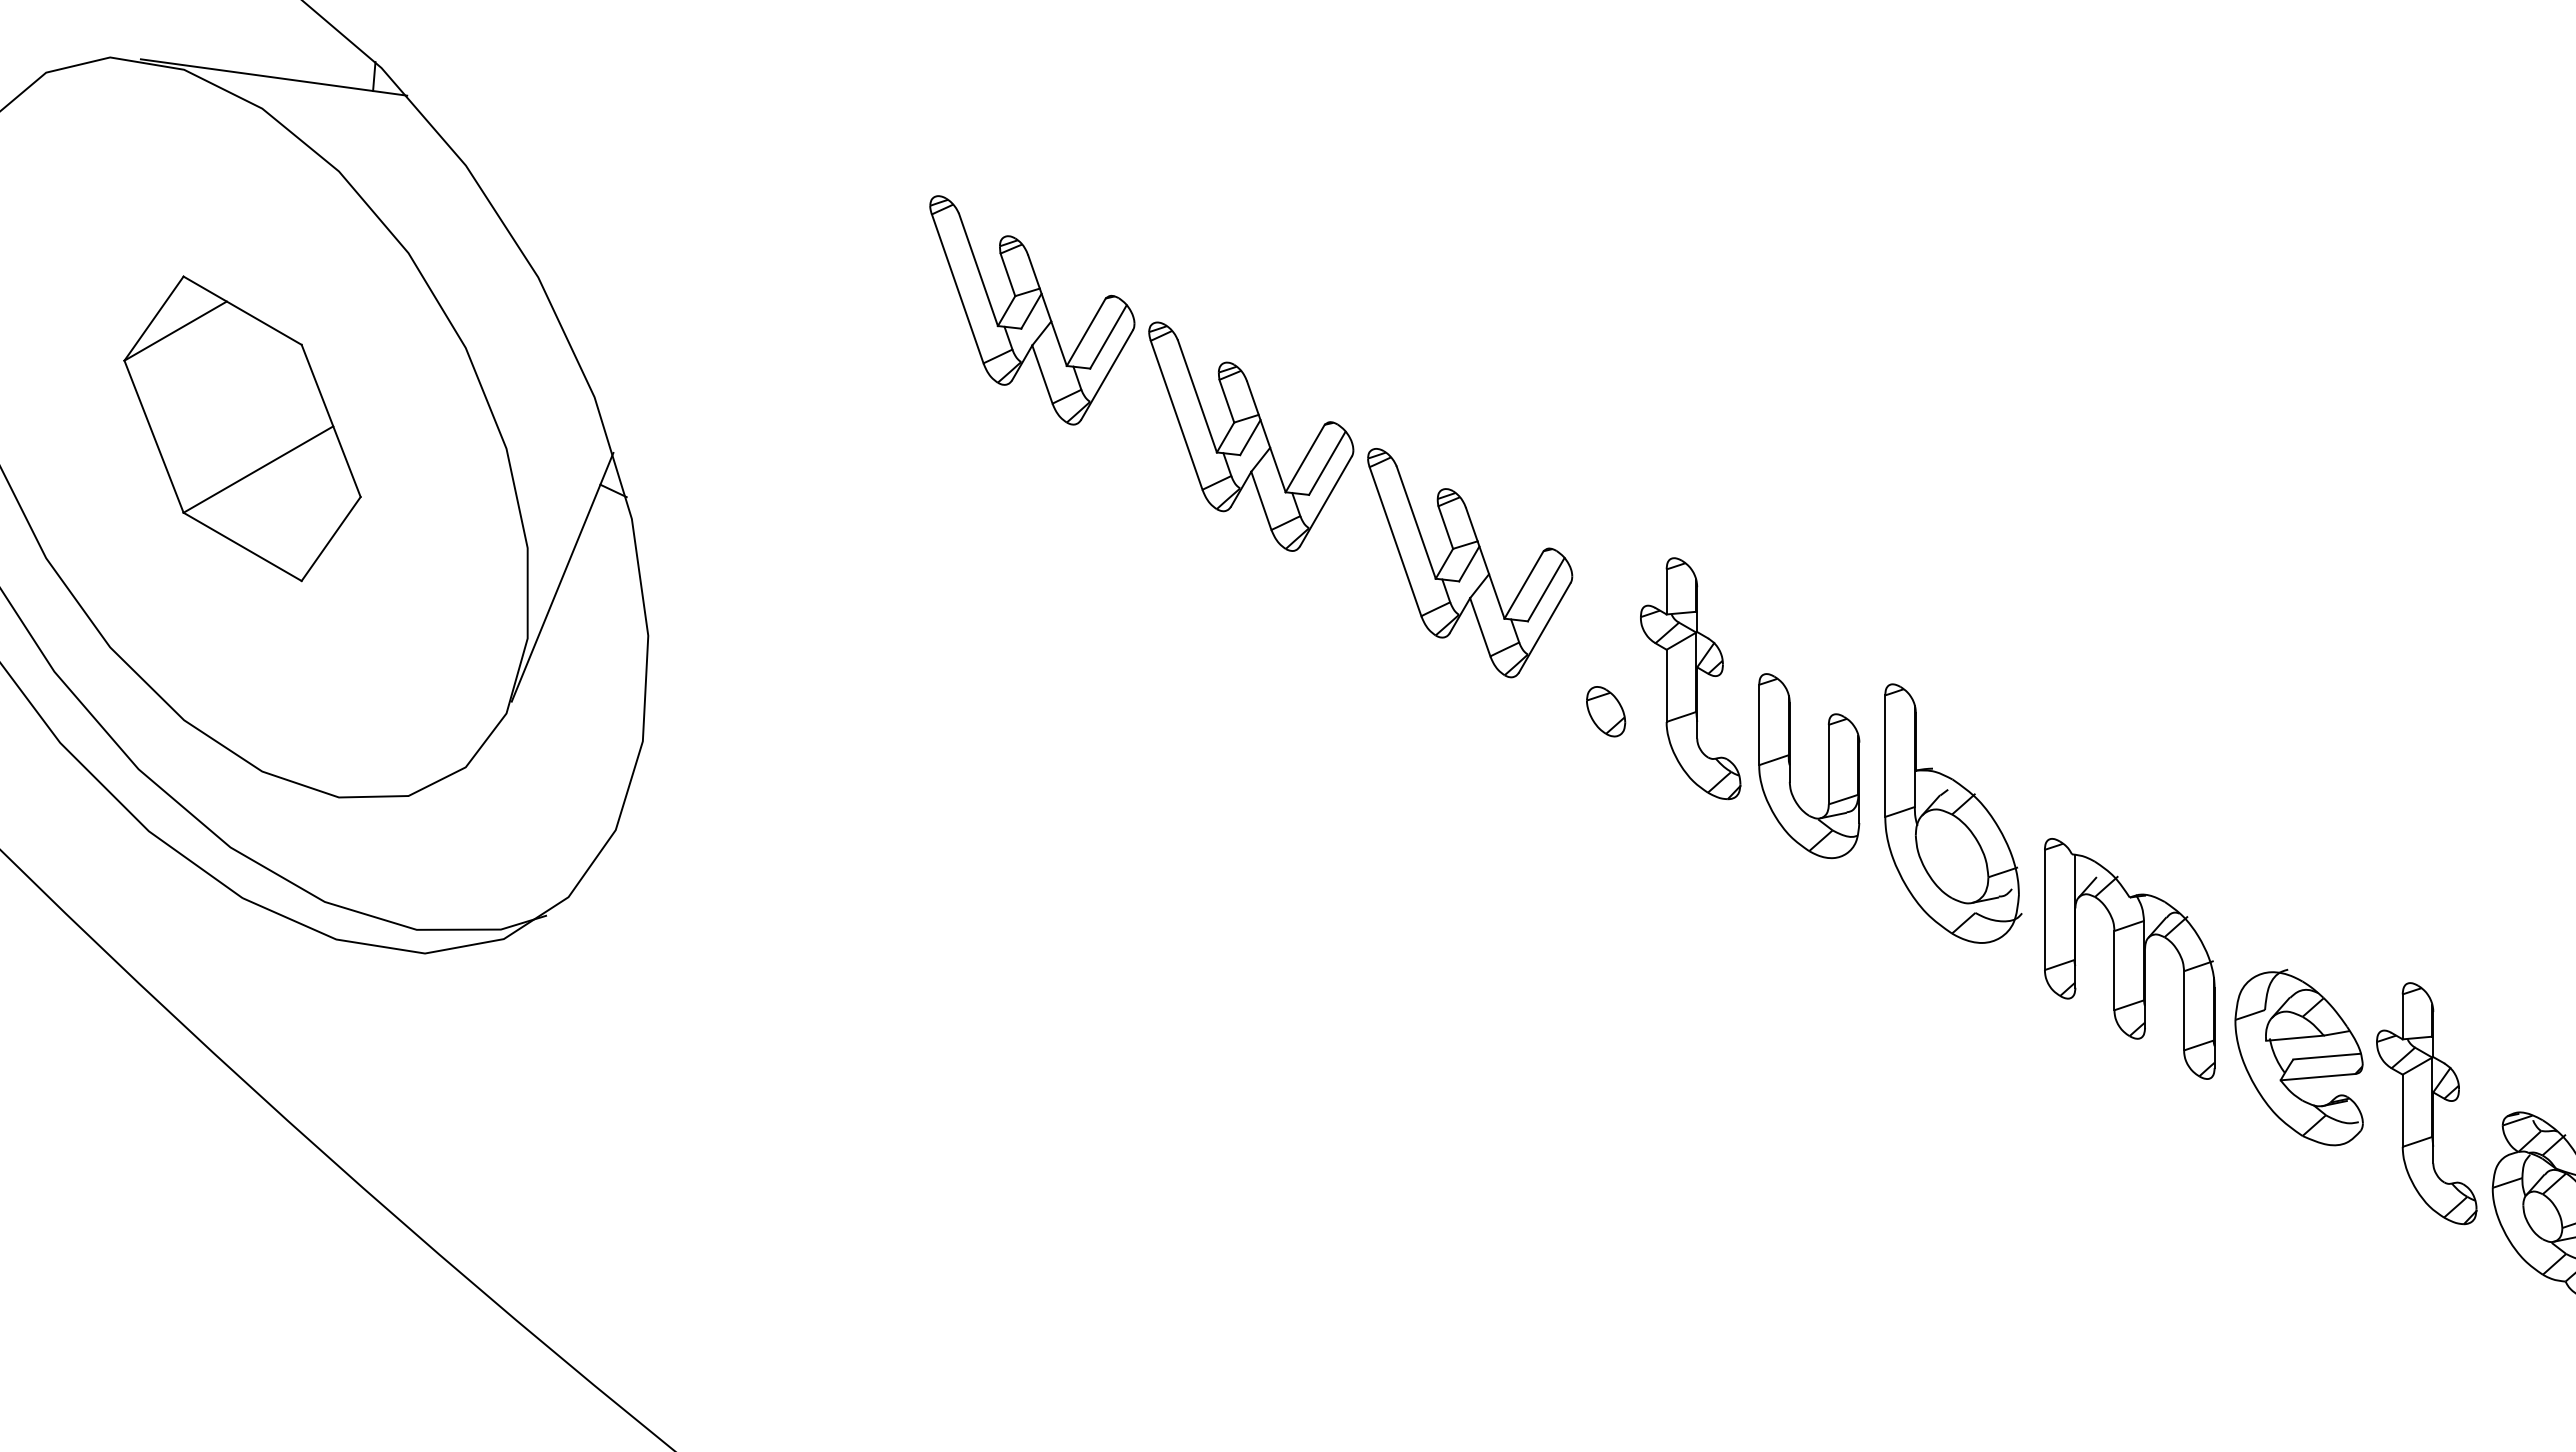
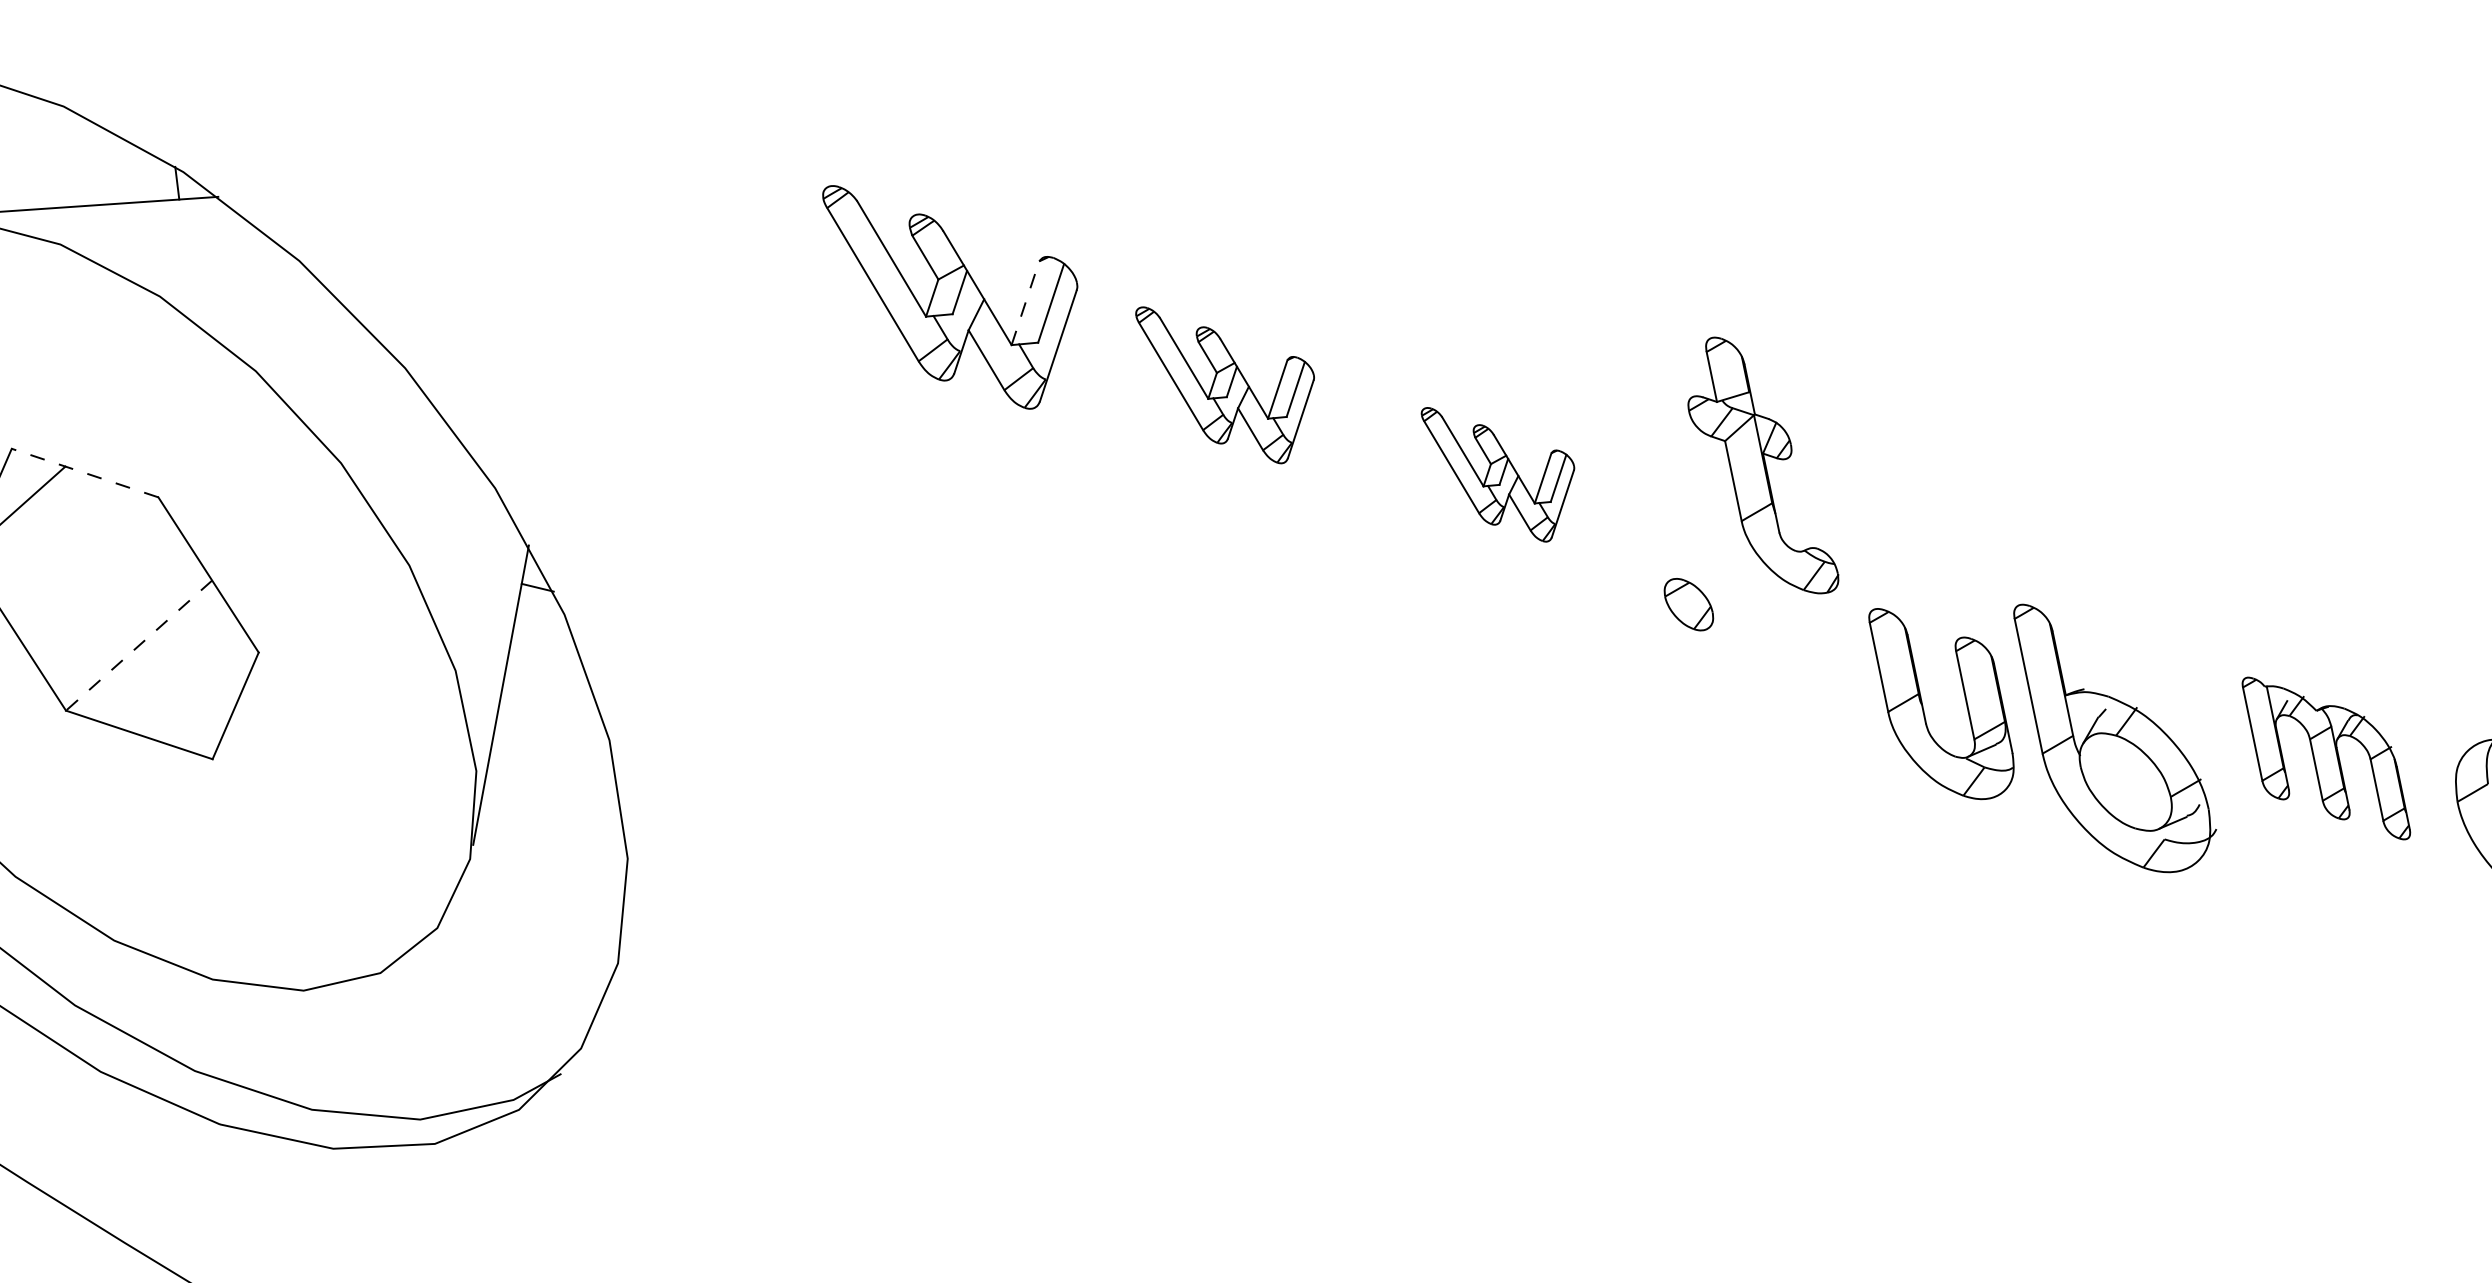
line: (242, 310) -> (84, 472), solid -> dashed
line: (1086, 332) -> (1025, 303), solid -> dashed
part: (1251, 436) -> (1232, 380), size x0.7
line: (258, 469) -> (139, 645), solid -> dashed
part: (1470, 563) -> (1504, 471), size x0.6
part: (1690, 678) -> (1758, 467), moved
part: (1790, 766) -> (1923, 706), moved
part: (1953, 813) -> (2117, 734), moved
part: (2129, 958) -> (2325, 758), size x0.7

